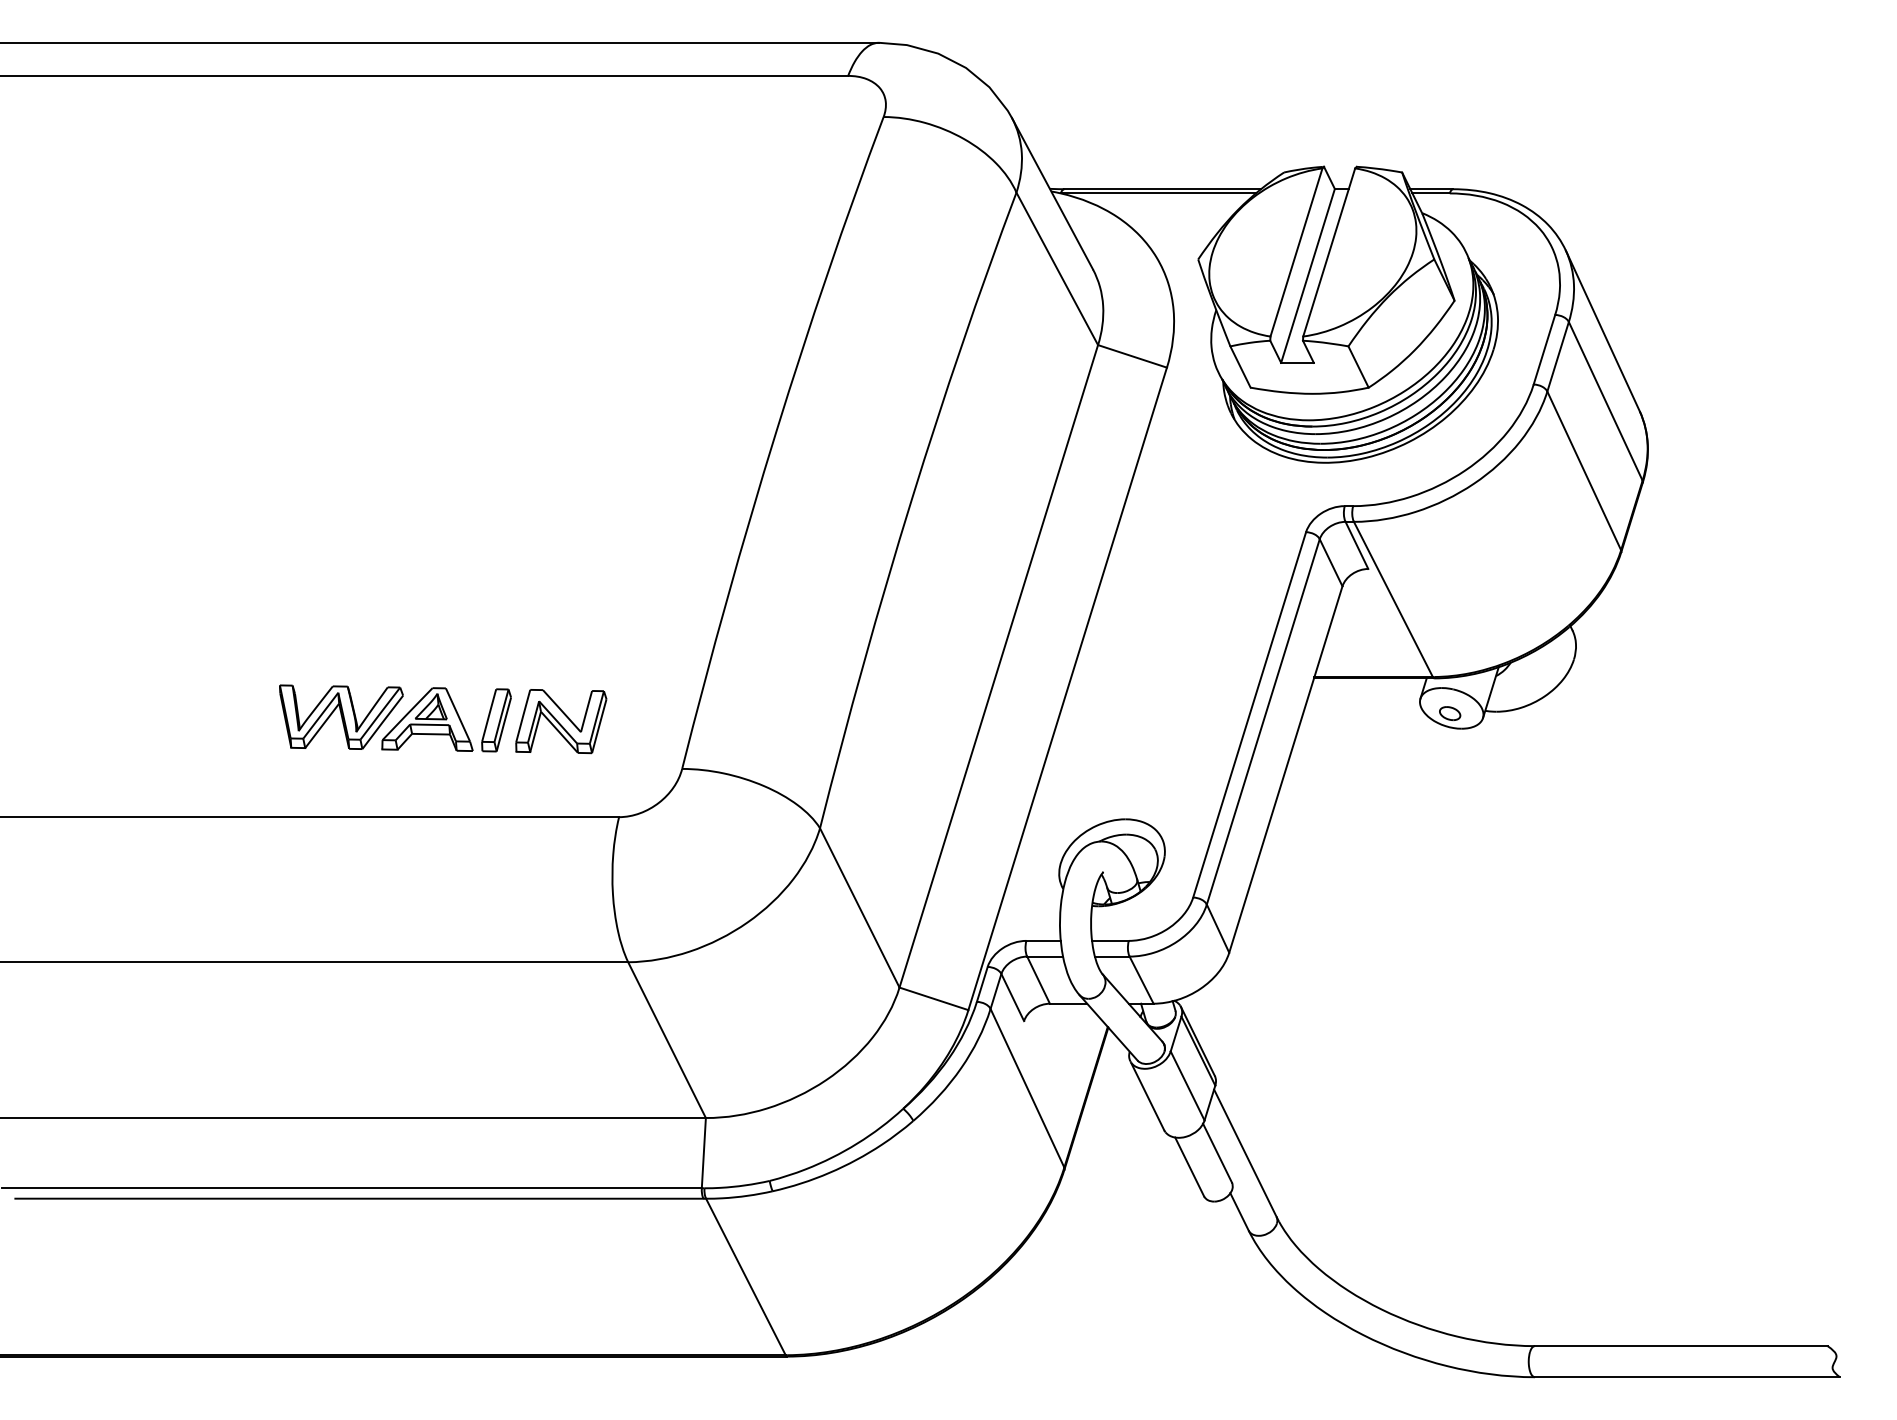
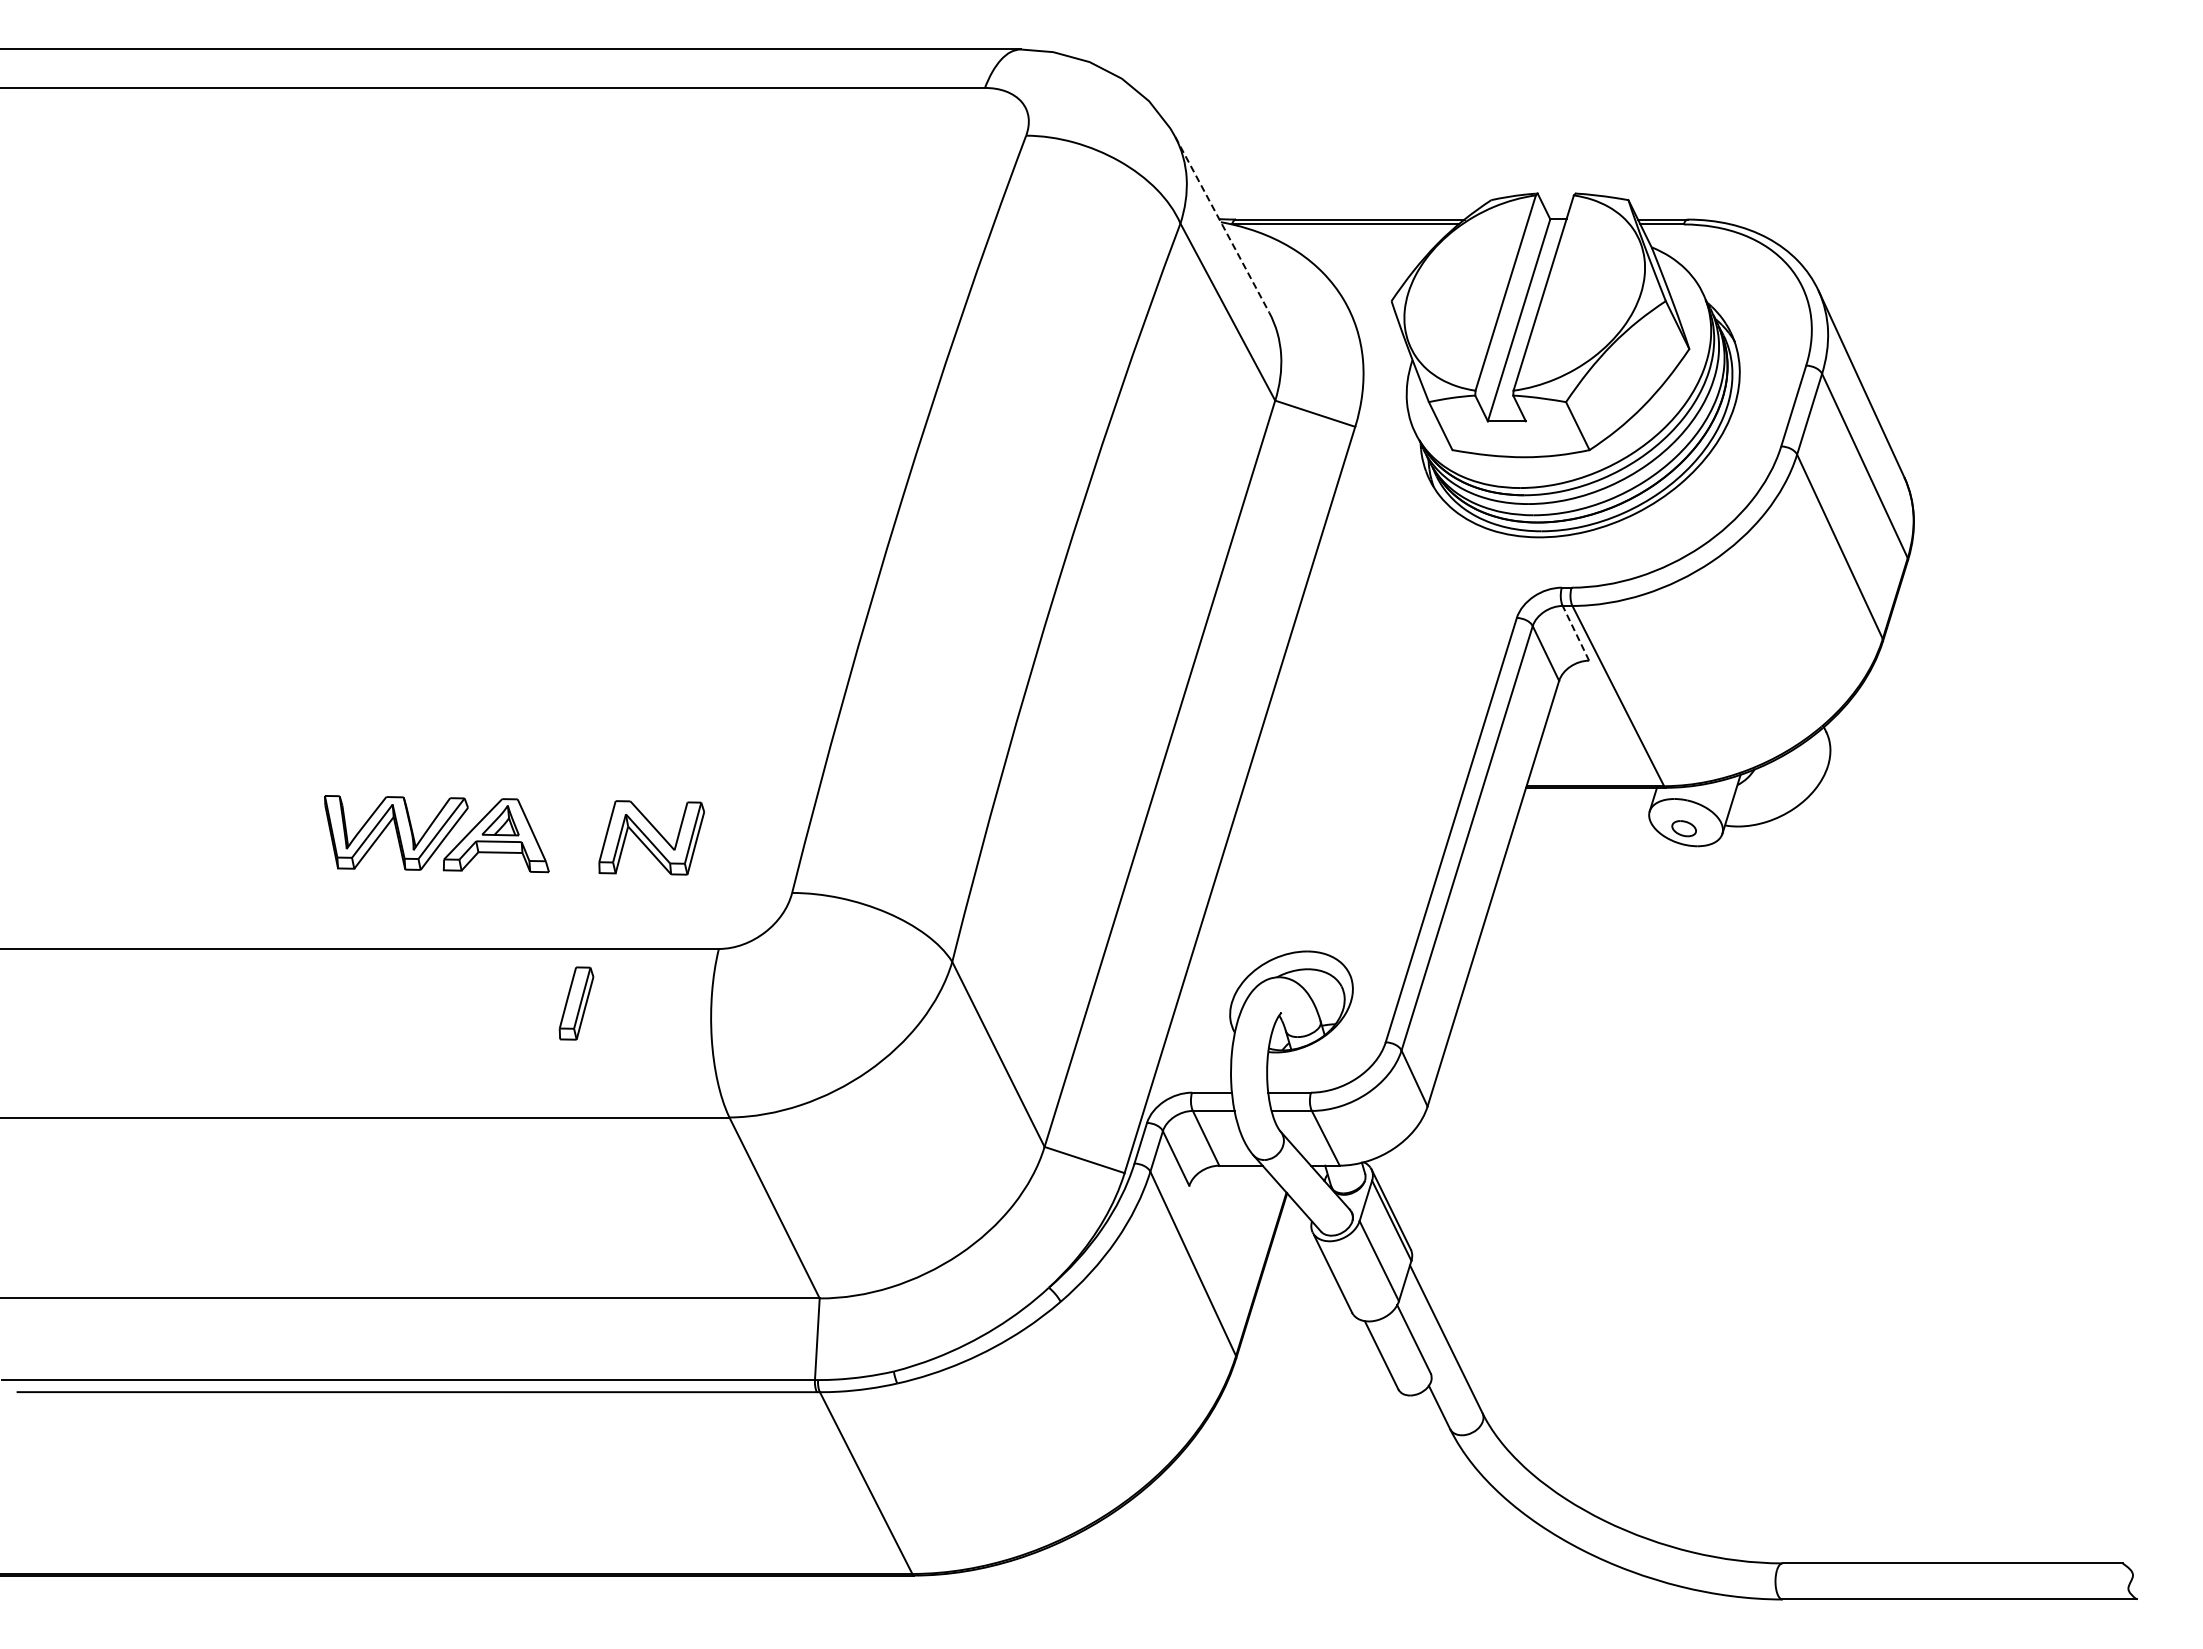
line: (1052, 193) -> (1222, 224), solid -> dashed
line: (1356, 544) -> (1575, 632), solid -> dashed
part: (496, 720) -> (576, 1003), moved

